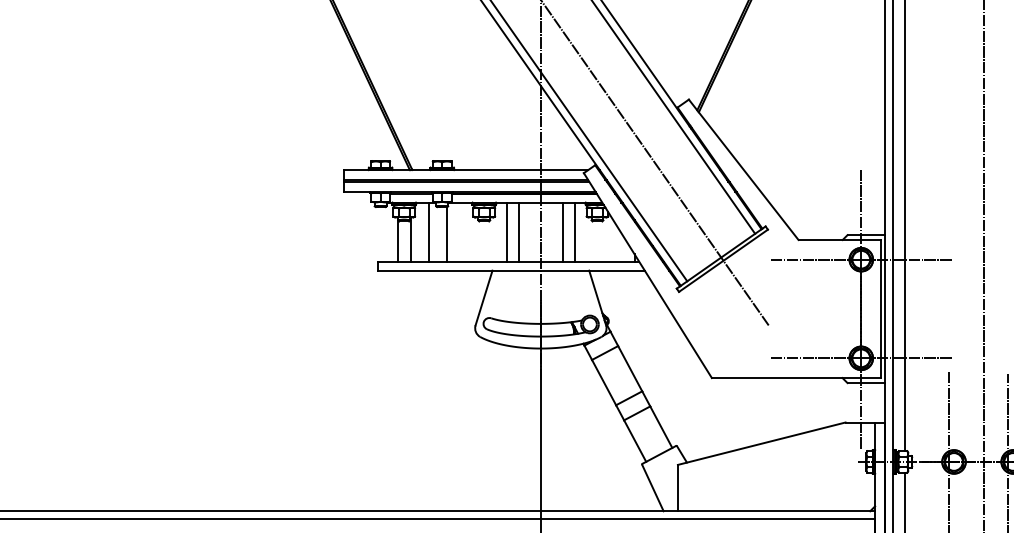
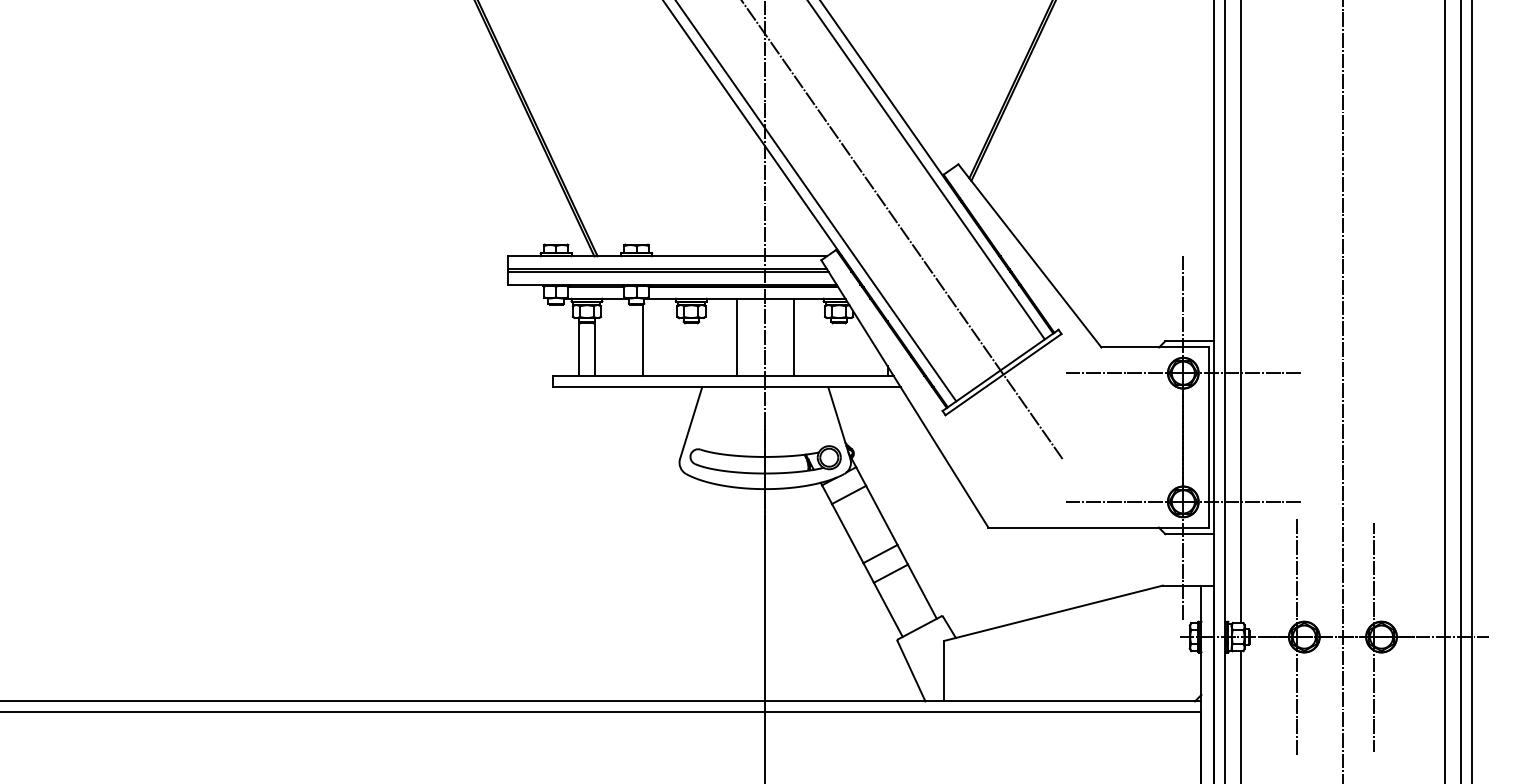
line: (429, 231) -> (619, 336), removed
line: (507, 231) -> (721, 336), removed
line: (574, 231) -> (809, 336), removed

